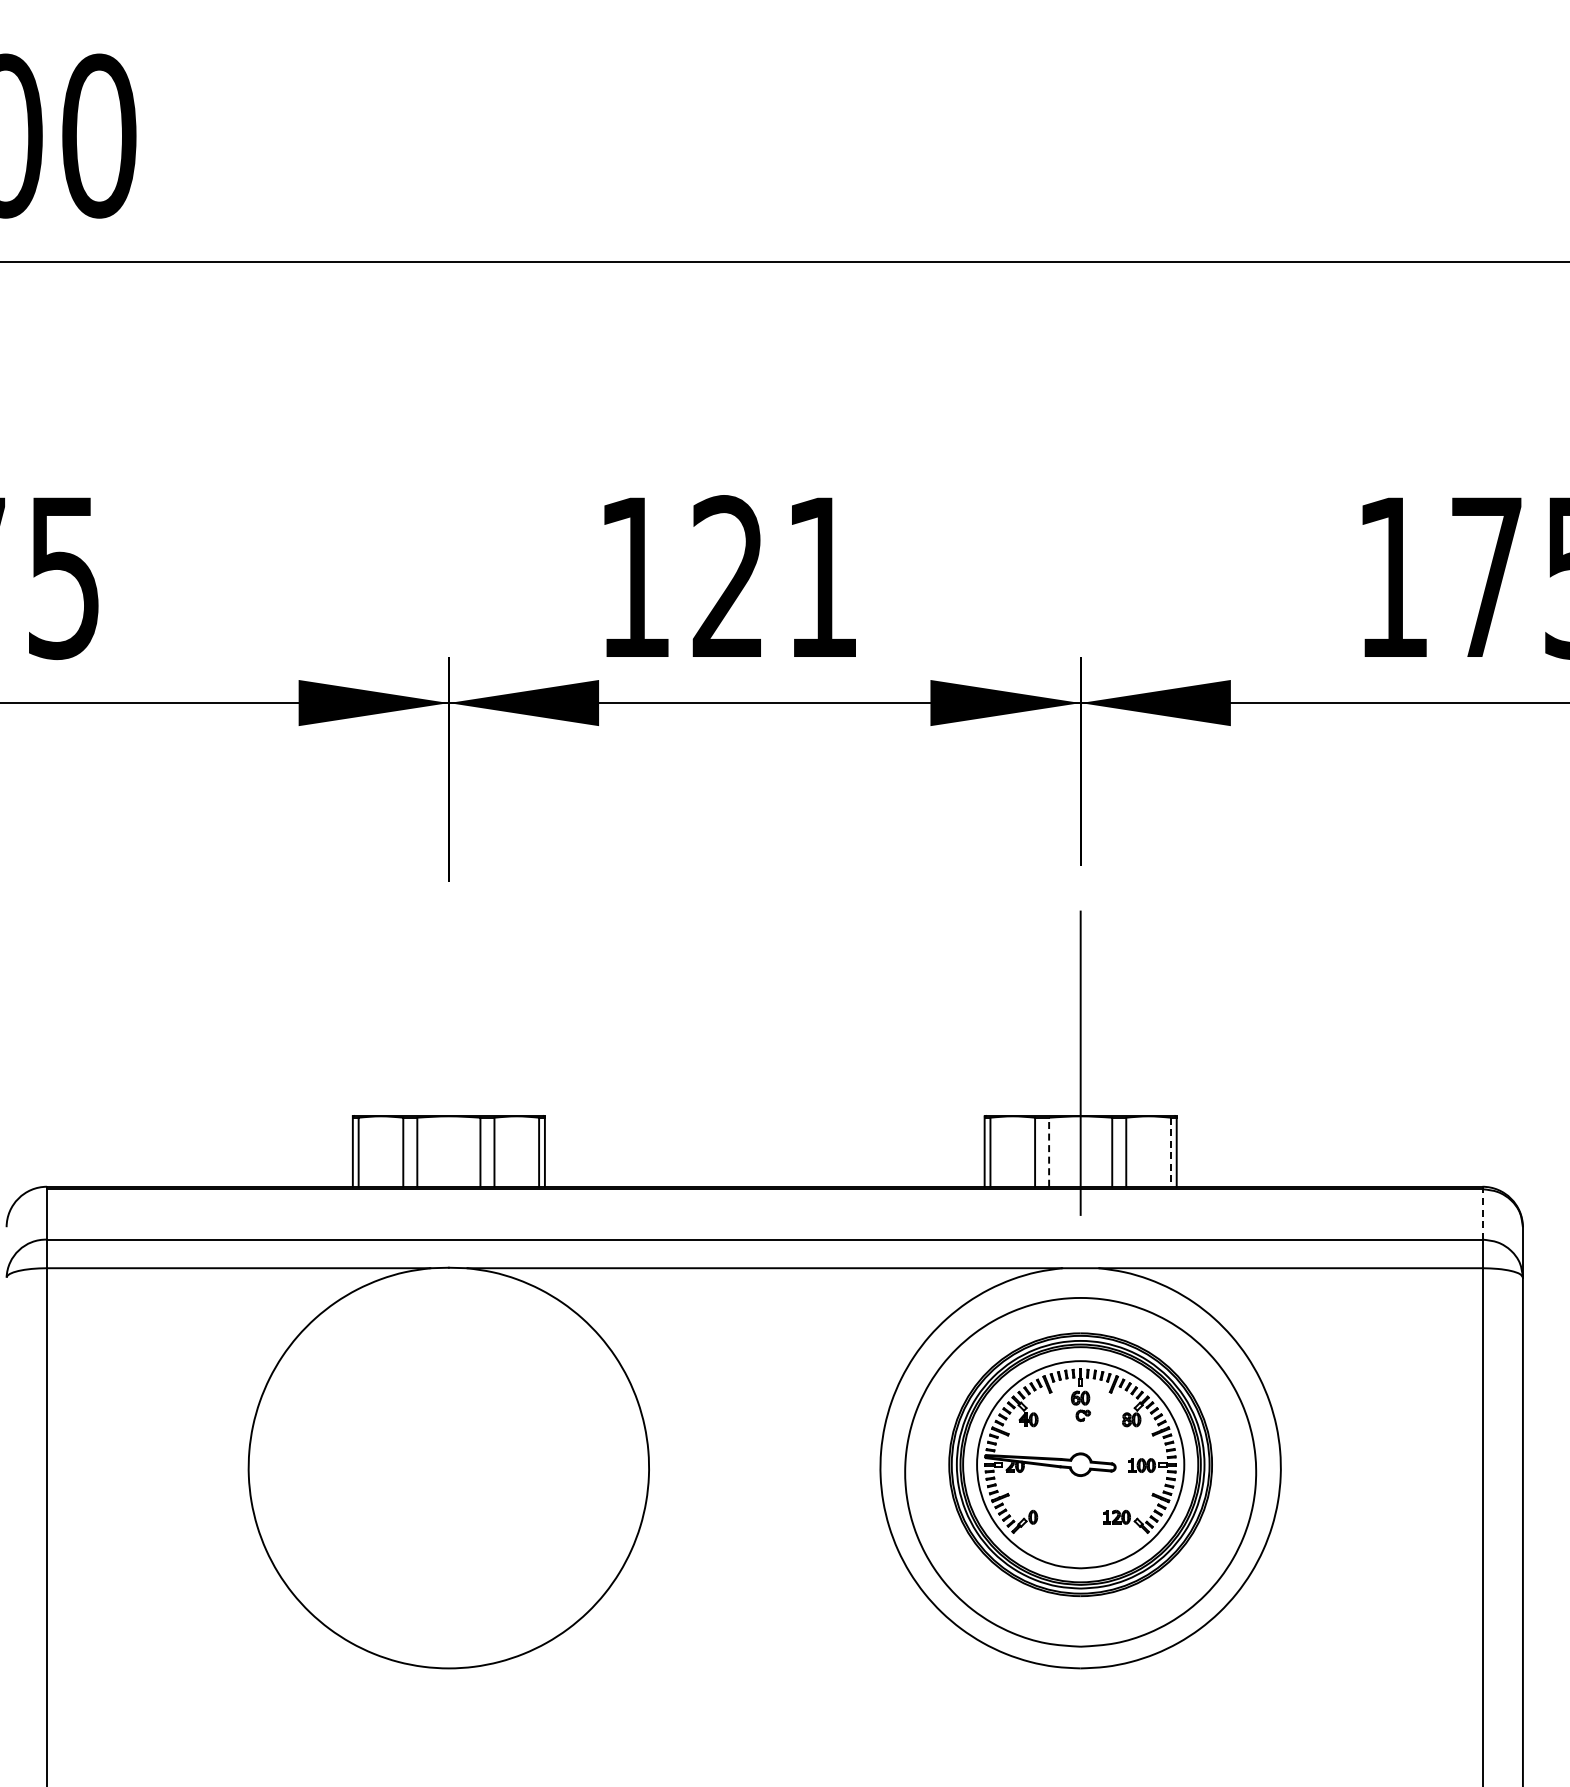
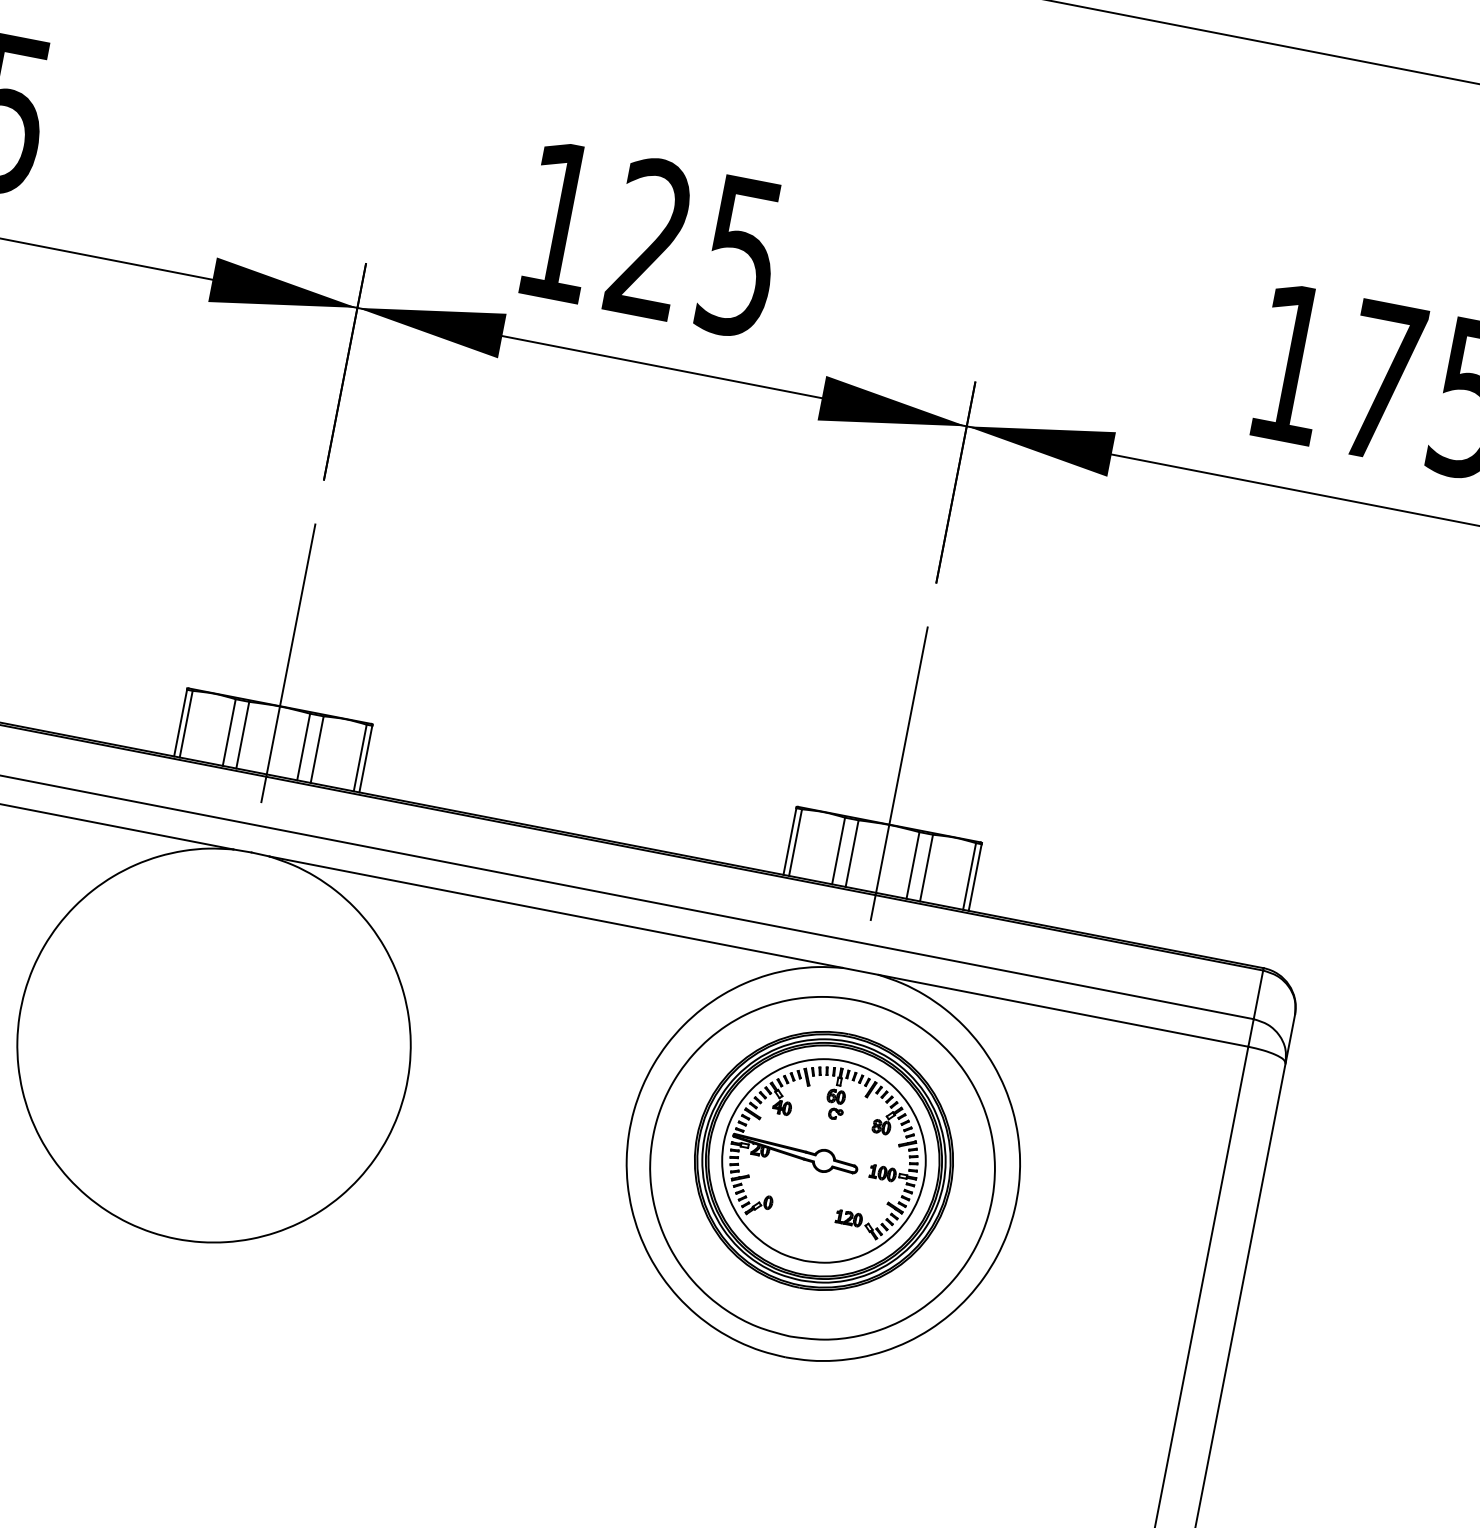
text: (821, 578) -> (740, 257), 121 -> 125
line: (448, 1071) -> (288, 663), added
line: (1049, 1152) -> (852, 853), dashed -> solid
line: (1170, 1152) -> (969, 876), dashed -> solid
line: (1482, 1213) -> (1258, 993), dashed -> solid

